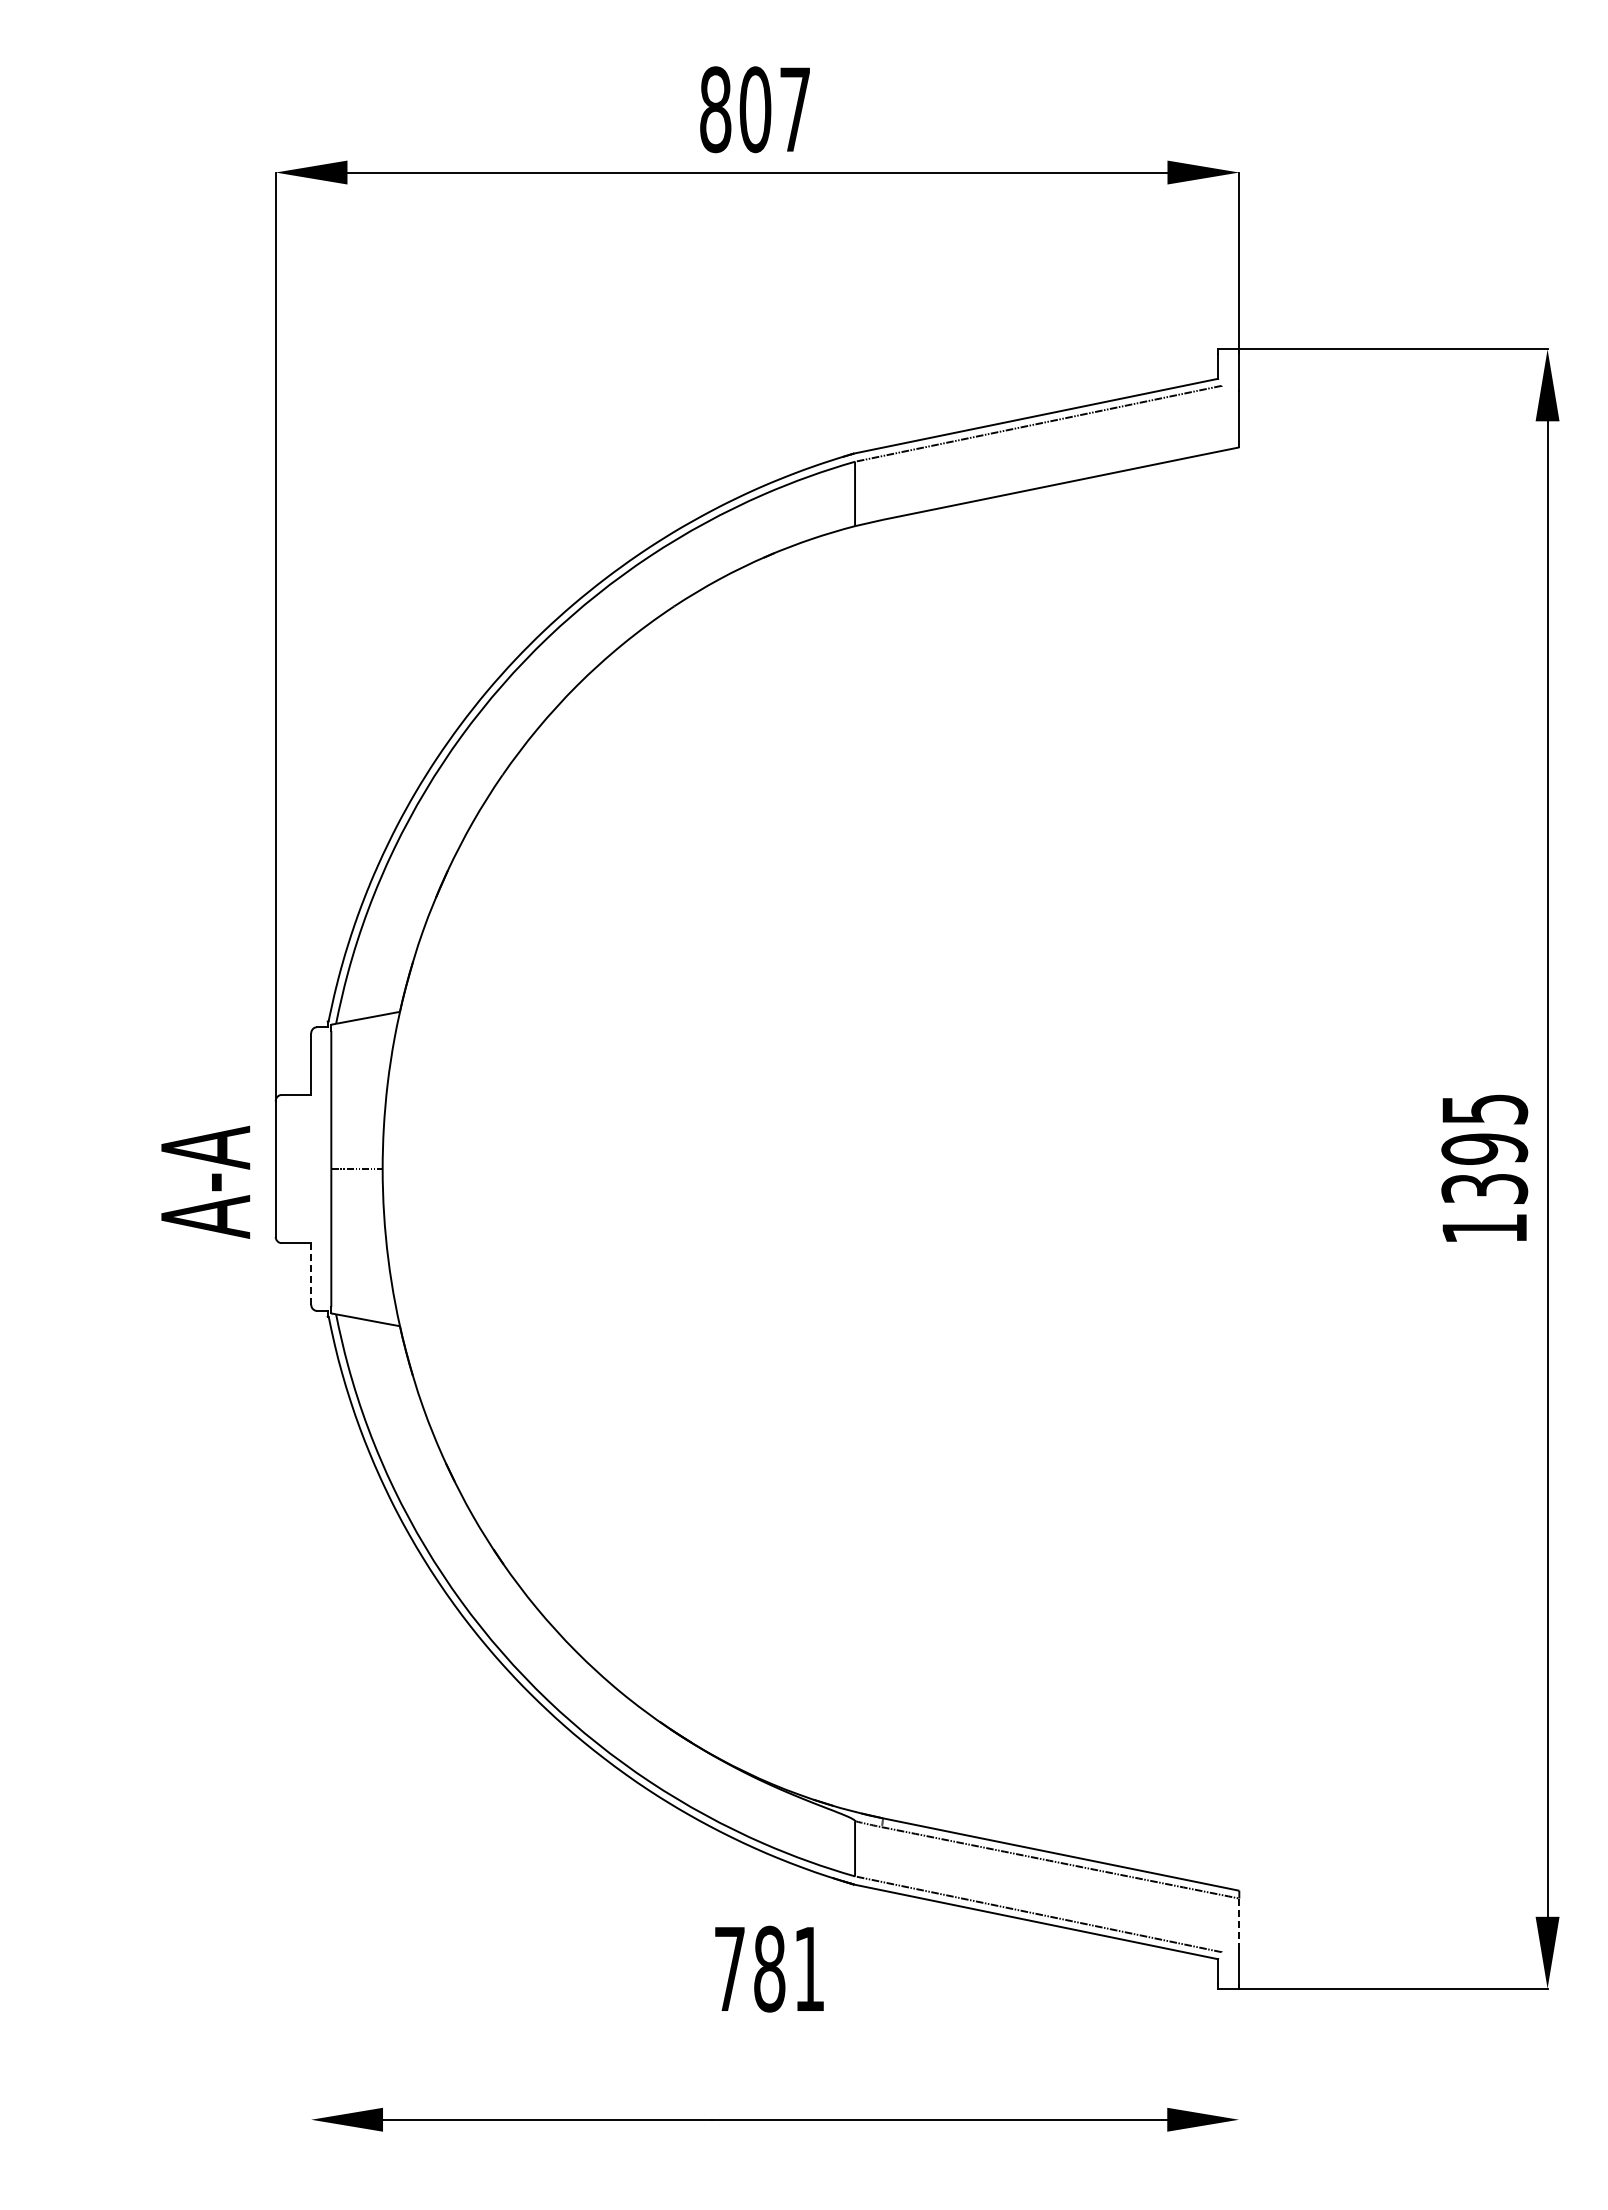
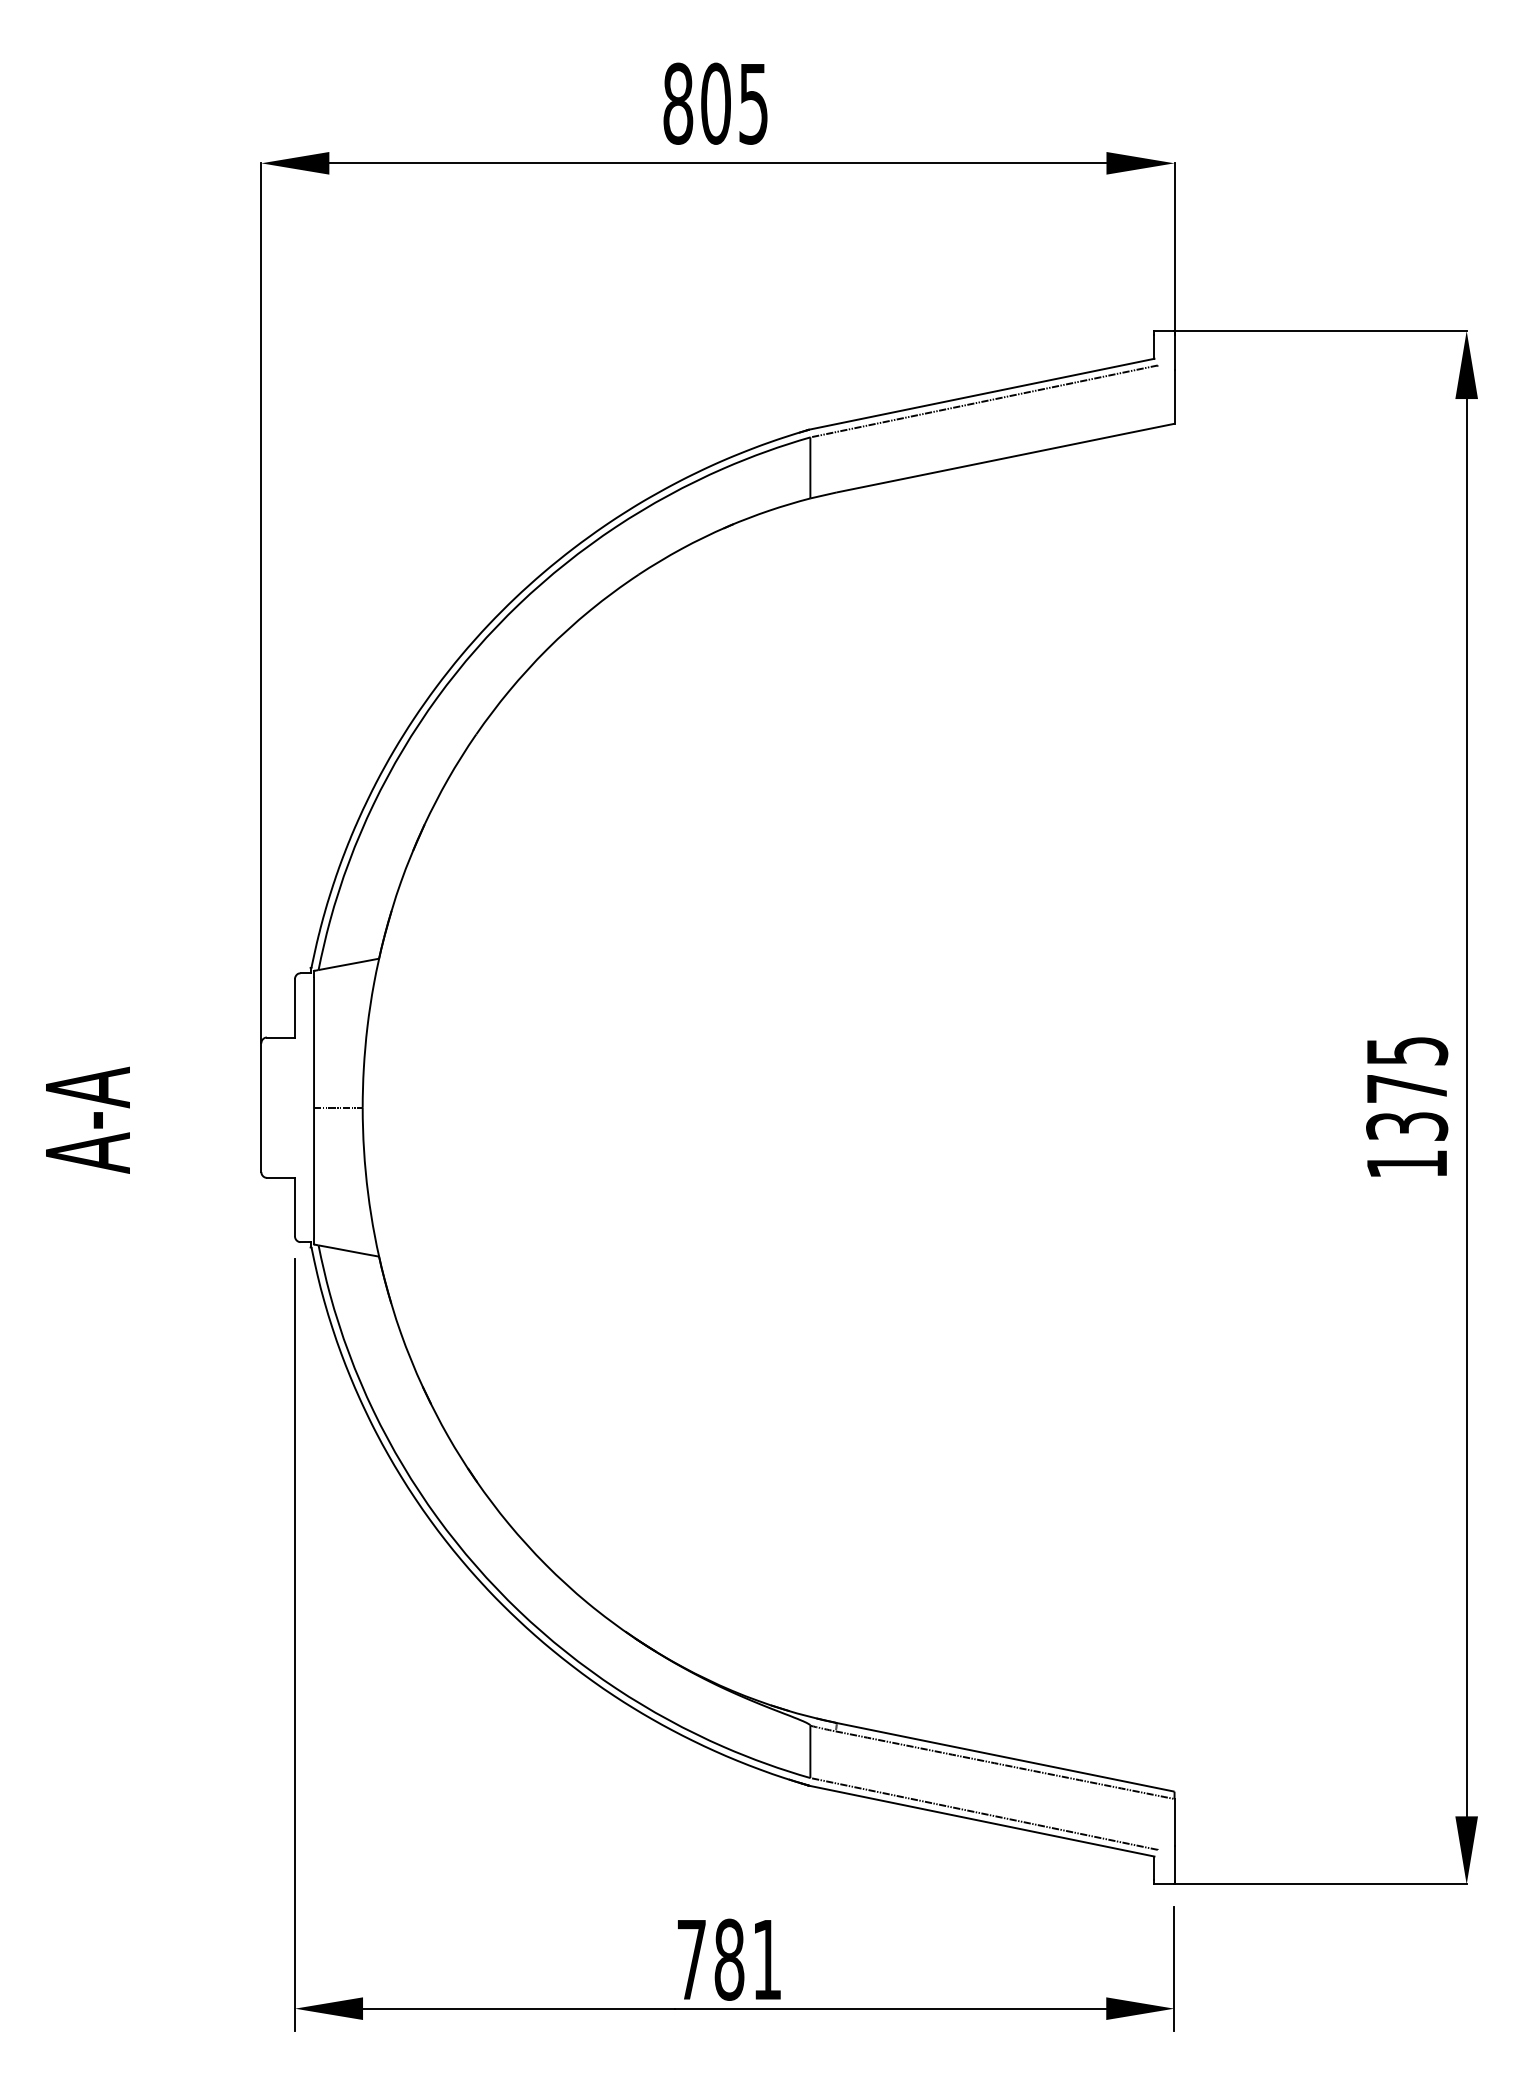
text: (794, 110) -> (752, 104), 807 -> 805
text: (1484, 1148) -> (1406, 1088), 1395 -> 1375
text: (205, 1181) -> (87, 1119), moved
line: (311, 1273) -> (295, 1206), dashed -> solid
line: (311, 1735) -> (295, 1644), added
line: (1239, 1923) -> (1174, 1822), dashed -> solid
text: (769, 1968) -> (729, 1959), moved
line: (1239, 2077) -> (1174, 1968), added

